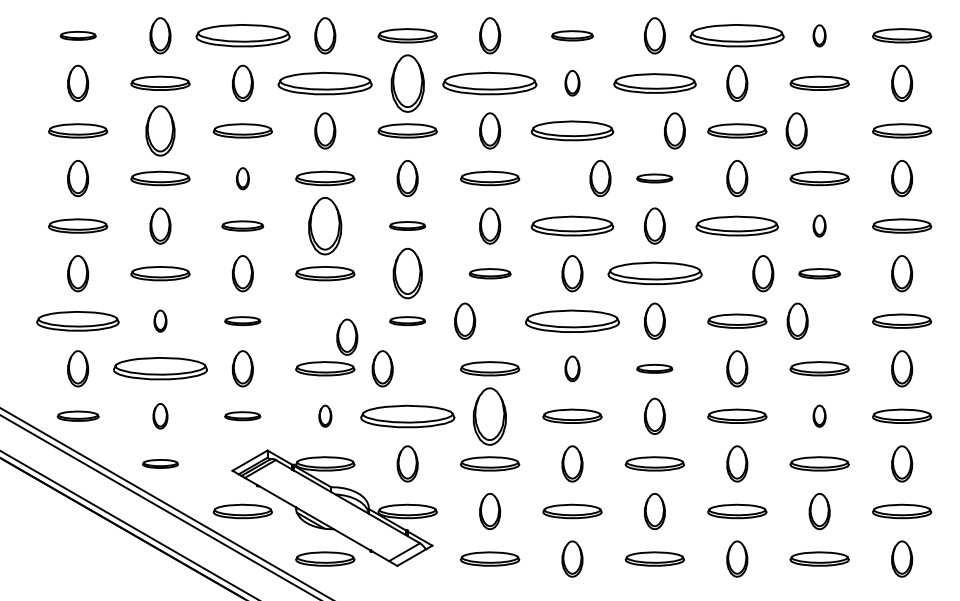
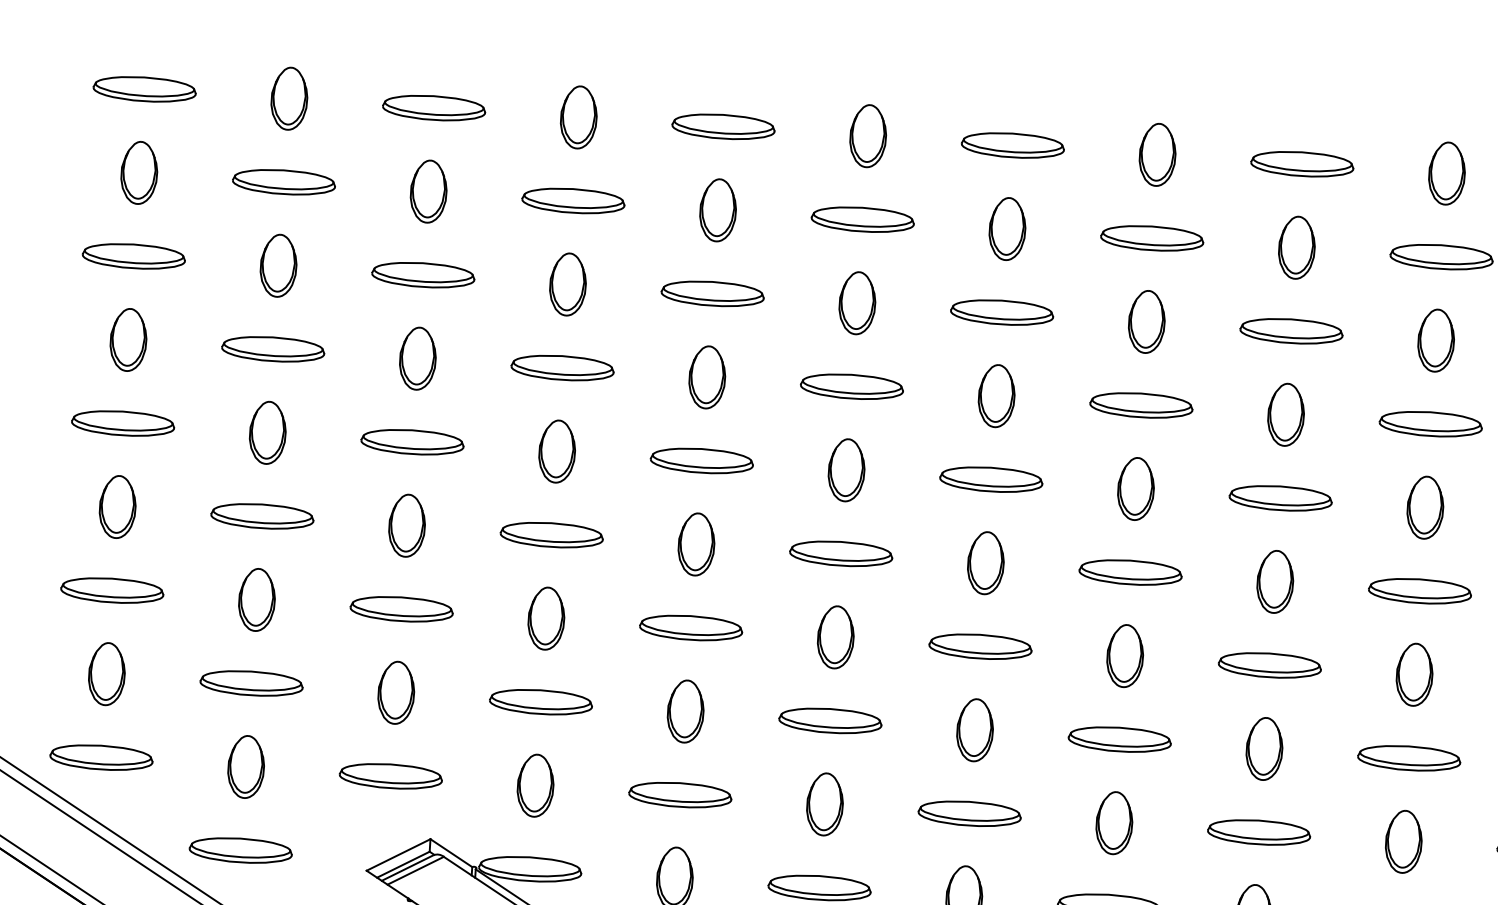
part: (78, 35) -> (145, 88), size x1.67
part: (242, 35) -> (433, 107), size x0.62
part: (572, 35) -> (1013, 144), size x1.43
part: (737, 35) -> (1302, 163), size x0.62
part: (819, 35) -> (1446, 173), size x1.67
part: (325, 82) -> (573, 199), size x0.62
part: (407, 82) -> (717, 208), size x0.62
part: (490, 82) -> (863, 218), size x0.62
part: (572, 82) -> (1007, 227), size x1.43
part: (654, 82) -> (1151, 236), size x0.71
part: (160, 130) -> (278, 265), size x0.71
part: (572, 130) -> (1002, 311), size x0.71
part: (674, 130) -> (1146, 321), moved
part: (796, 130) -> (1435, 339), moved
part: (242, 178) -> (417, 358), size x1.67
part: (600, 178) -> (996, 396), moved
part: (654, 178) -> (1140, 405), size x1.67
part: (242, 225) -> (411, 441), size x1.43
part: (325, 225) -> (557, 450), size x0.62
part: (407, 225) -> (701, 459), size x1.67
part: (572, 225) -> (991, 478), size x0.71
part: (737, 225) -> (1281, 497), size x0.71
part: (819, 225) -> (1425, 506), size x1.67
part: (407, 273) -> (696, 544), size x0.71
part: (490, 273) -> (842, 553), size x1.43
part: (654, 273) -> (1129, 572), size x0.62
part: (763, 273) -> (1275, 581), moved
part: (819, 273) -> (1419, 590), size x1.43
part: (78, 320) -> (113, 589), size x0.71
part: (160, 320) -> (257, 598), size x1.67
part: (242, 320) -> (401, 607), size x1.67
part: (407, 320) -> (690, 626), size x1.67
part: (465, 320) -> (836, 636), moved
part: (572, 320) -> (980, 645), size x0.62
part: (797, 320) -> (1414, 673), moved
part: (347, 336) -> (546, 617), moved
part: (160, 368) -> (251, 682), size x0.62
part: (382, 368) -> (685, 710), moved
part: (572, 368) -> (975, 729), size x1.43
part: (654, 368) -> (1119, 739), size x1.67
part: (78, 415) -> (102, 756), size x1.43
part: (160, 415) -> (246, 765), size x1.43
part: (242, 415) -> (390, 774), size x1.67
part: (325, 415) -> (536, 784), size x1.67
part: (407, 415) -> (680, 793), size x0.62
part: (490, 415) -> (825, 802), size x0.62
part: (819, 415) -> (1403, 840), size x1.67
part: (160, 463) -> (240, 849), size x1.67

